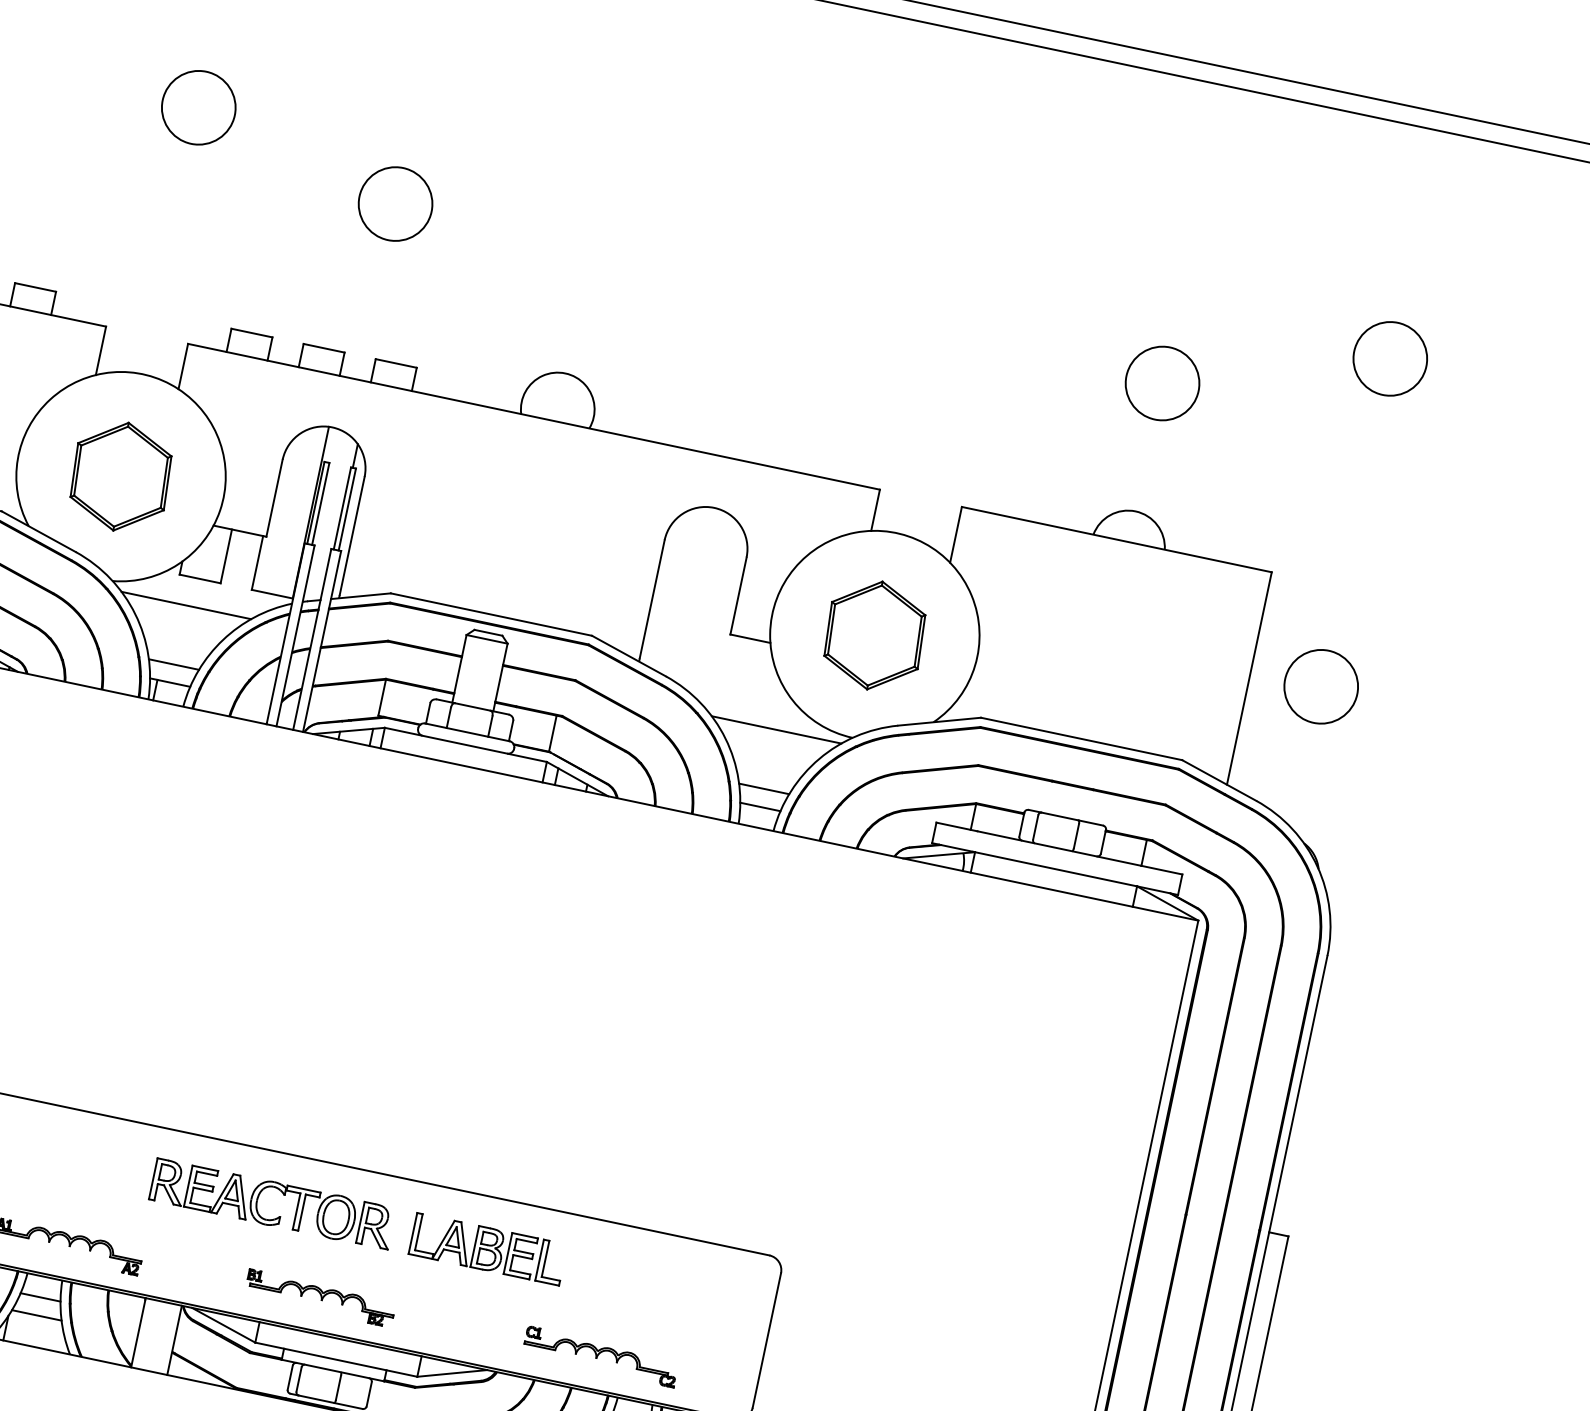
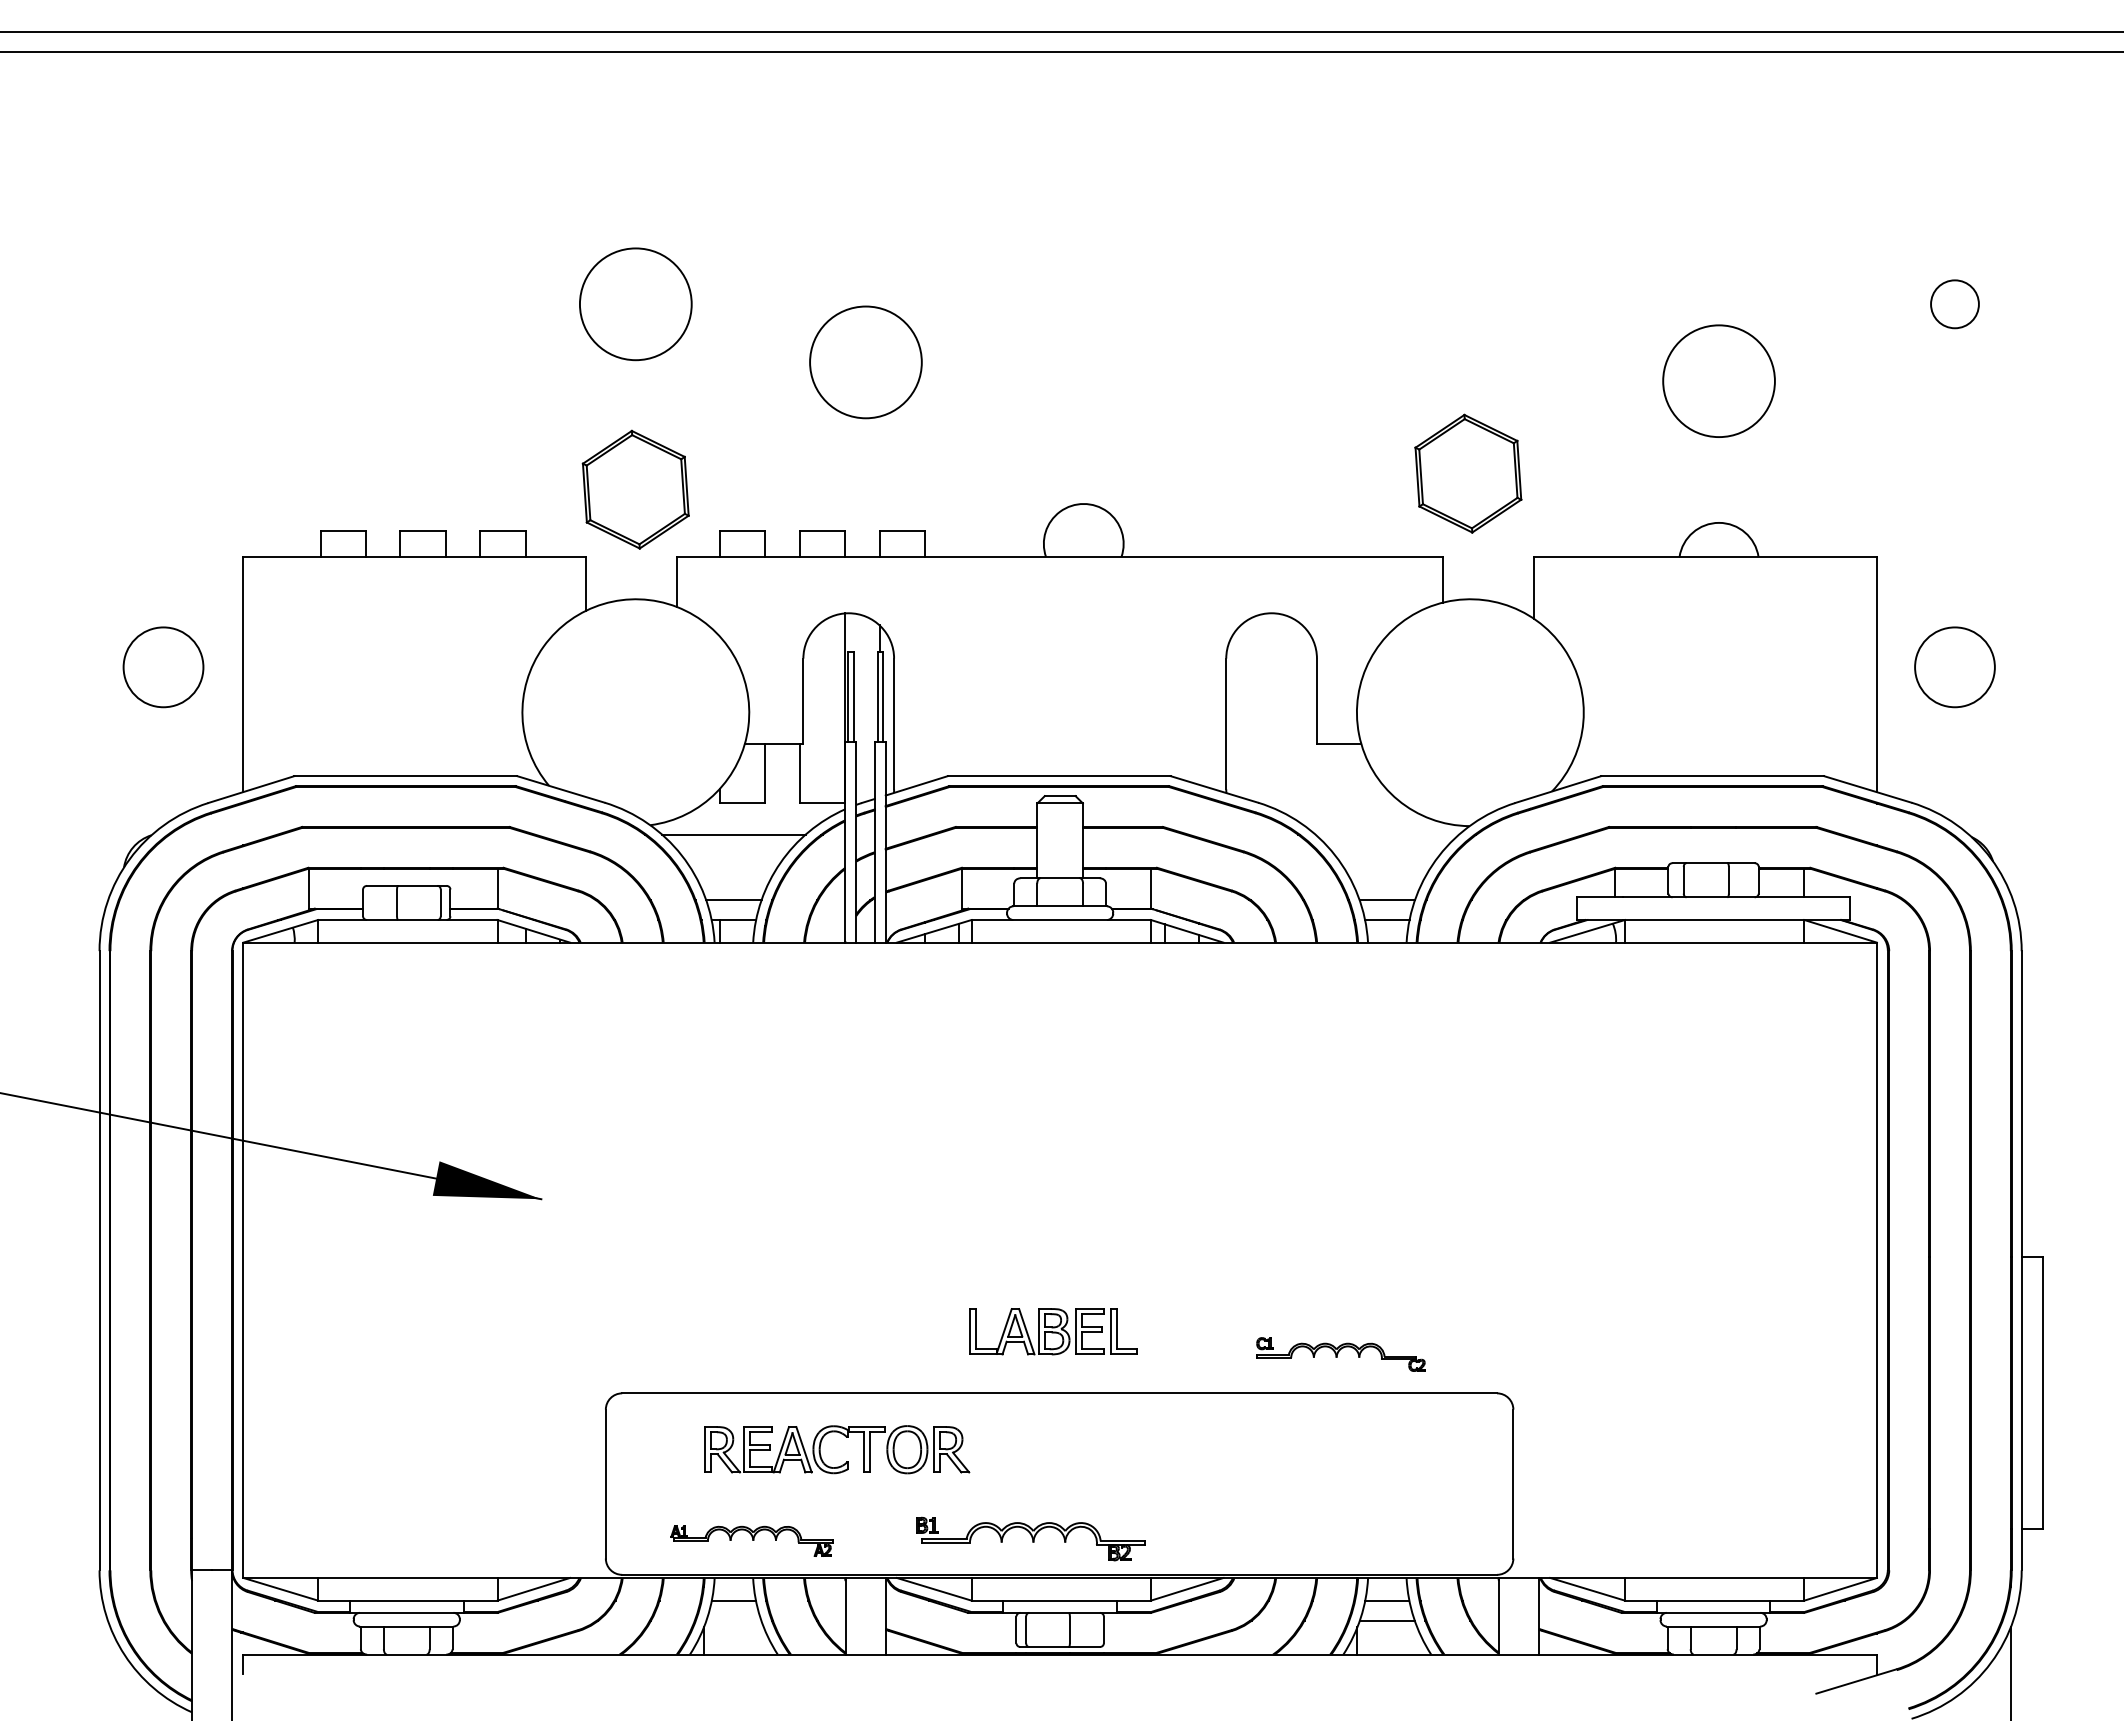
circle: (198, 107) -> (635, 304), size x1.4
circle: (395, 204) -> (865, 362), size x1.4
circle: (1389, 358) -> (1954, 304), size x0.6
circle: (1162, 383) -> (1718, 381), size x1.4
part: (120, 476) -> (635, 489), moved
part: (875, 635) -> (1468, 473), moved
line: (776, 729) -> (1387, 834), removed
part: (281, 1193) -> (844, 1436), moved
part: (488, 1249) -> (1053, 1331), moved
part: (320, 1298) -> (1030, 1539), size x1.4
line: (36, 1315) -> (733, 1620), removed
part: (600, 1356) -> (1340, 1354), moved

